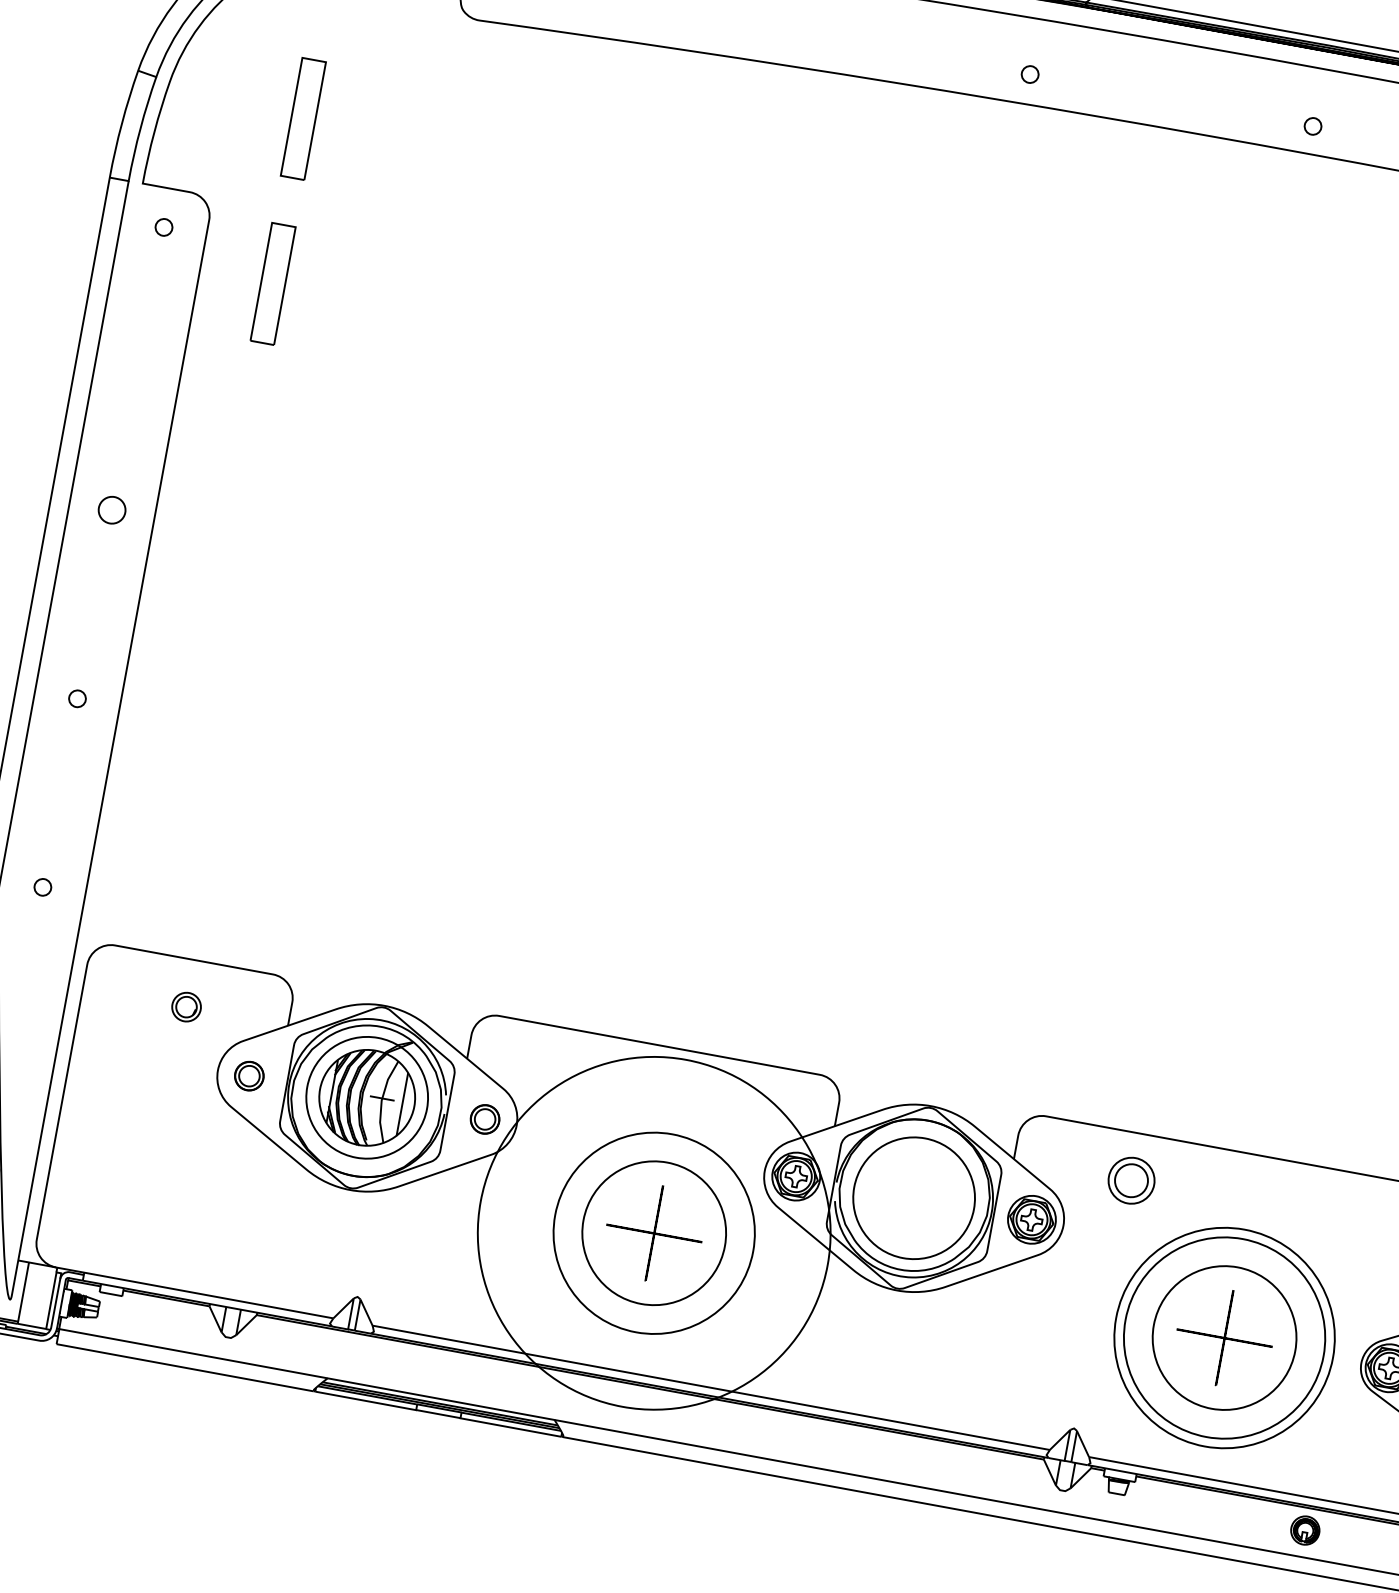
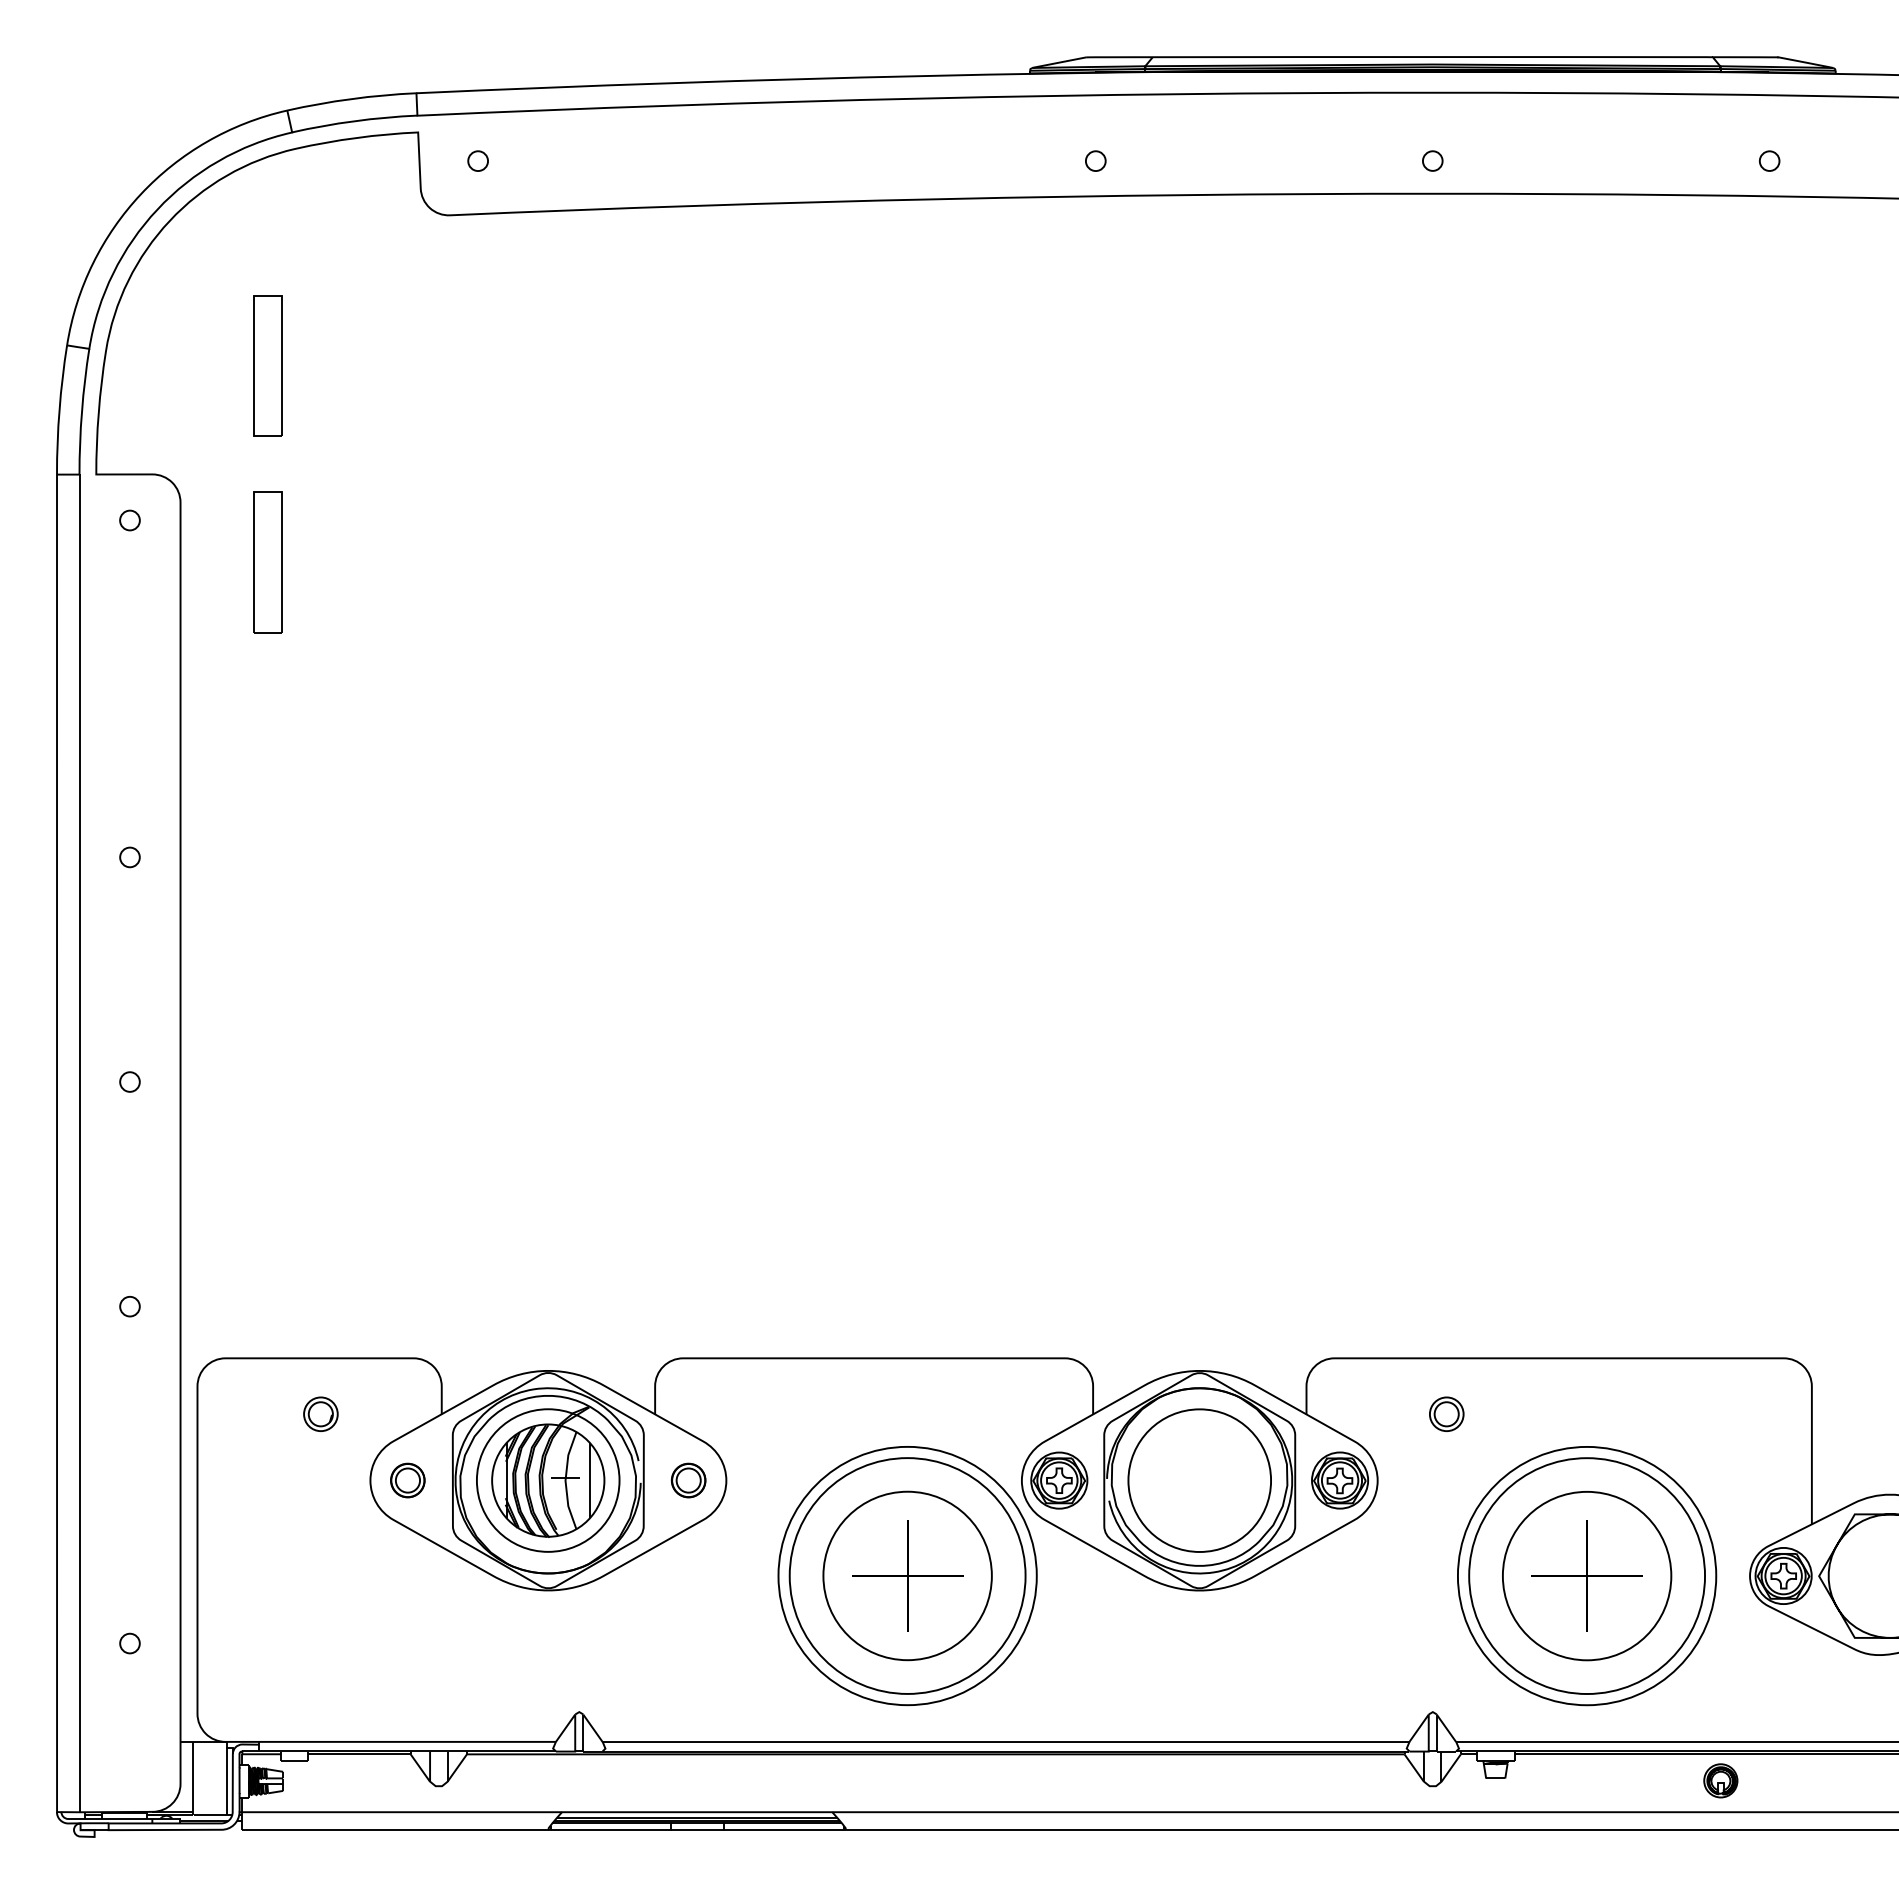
circle: (111, 510) -> (129, 857), size x0.62
part: (1131, 1179) -> (1446, 1413), size x0.62
circle: (654, 1232) -> (907, 1575), size x0.62

